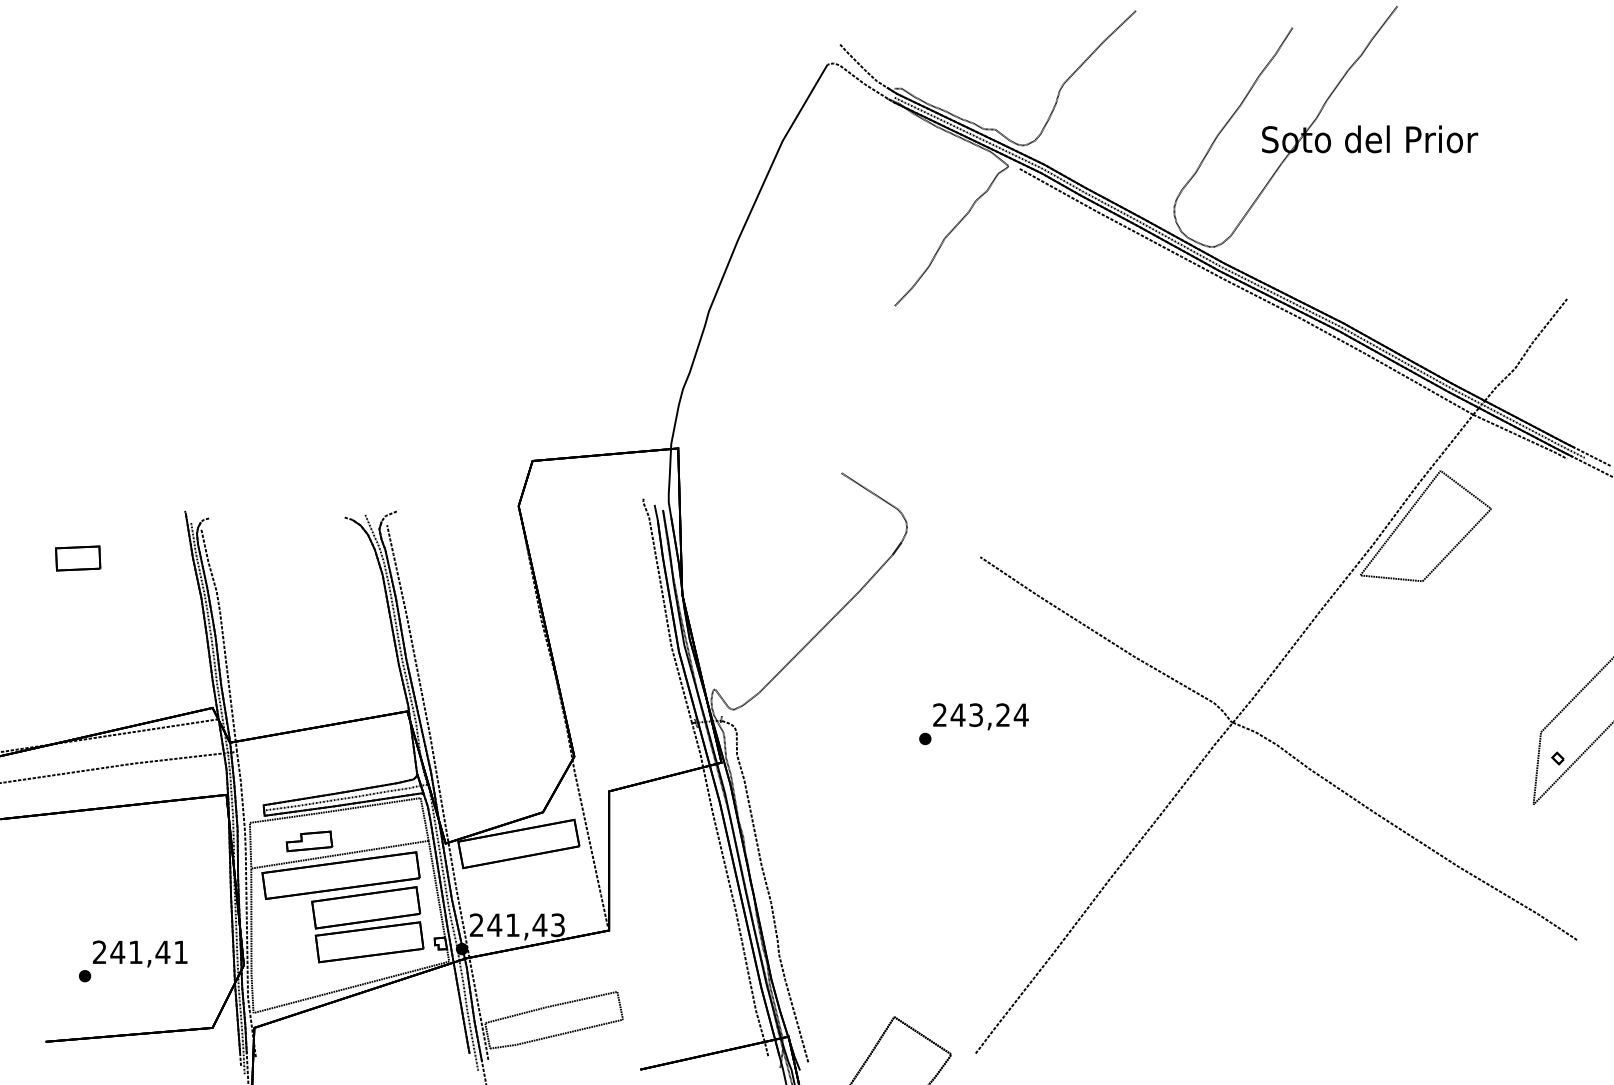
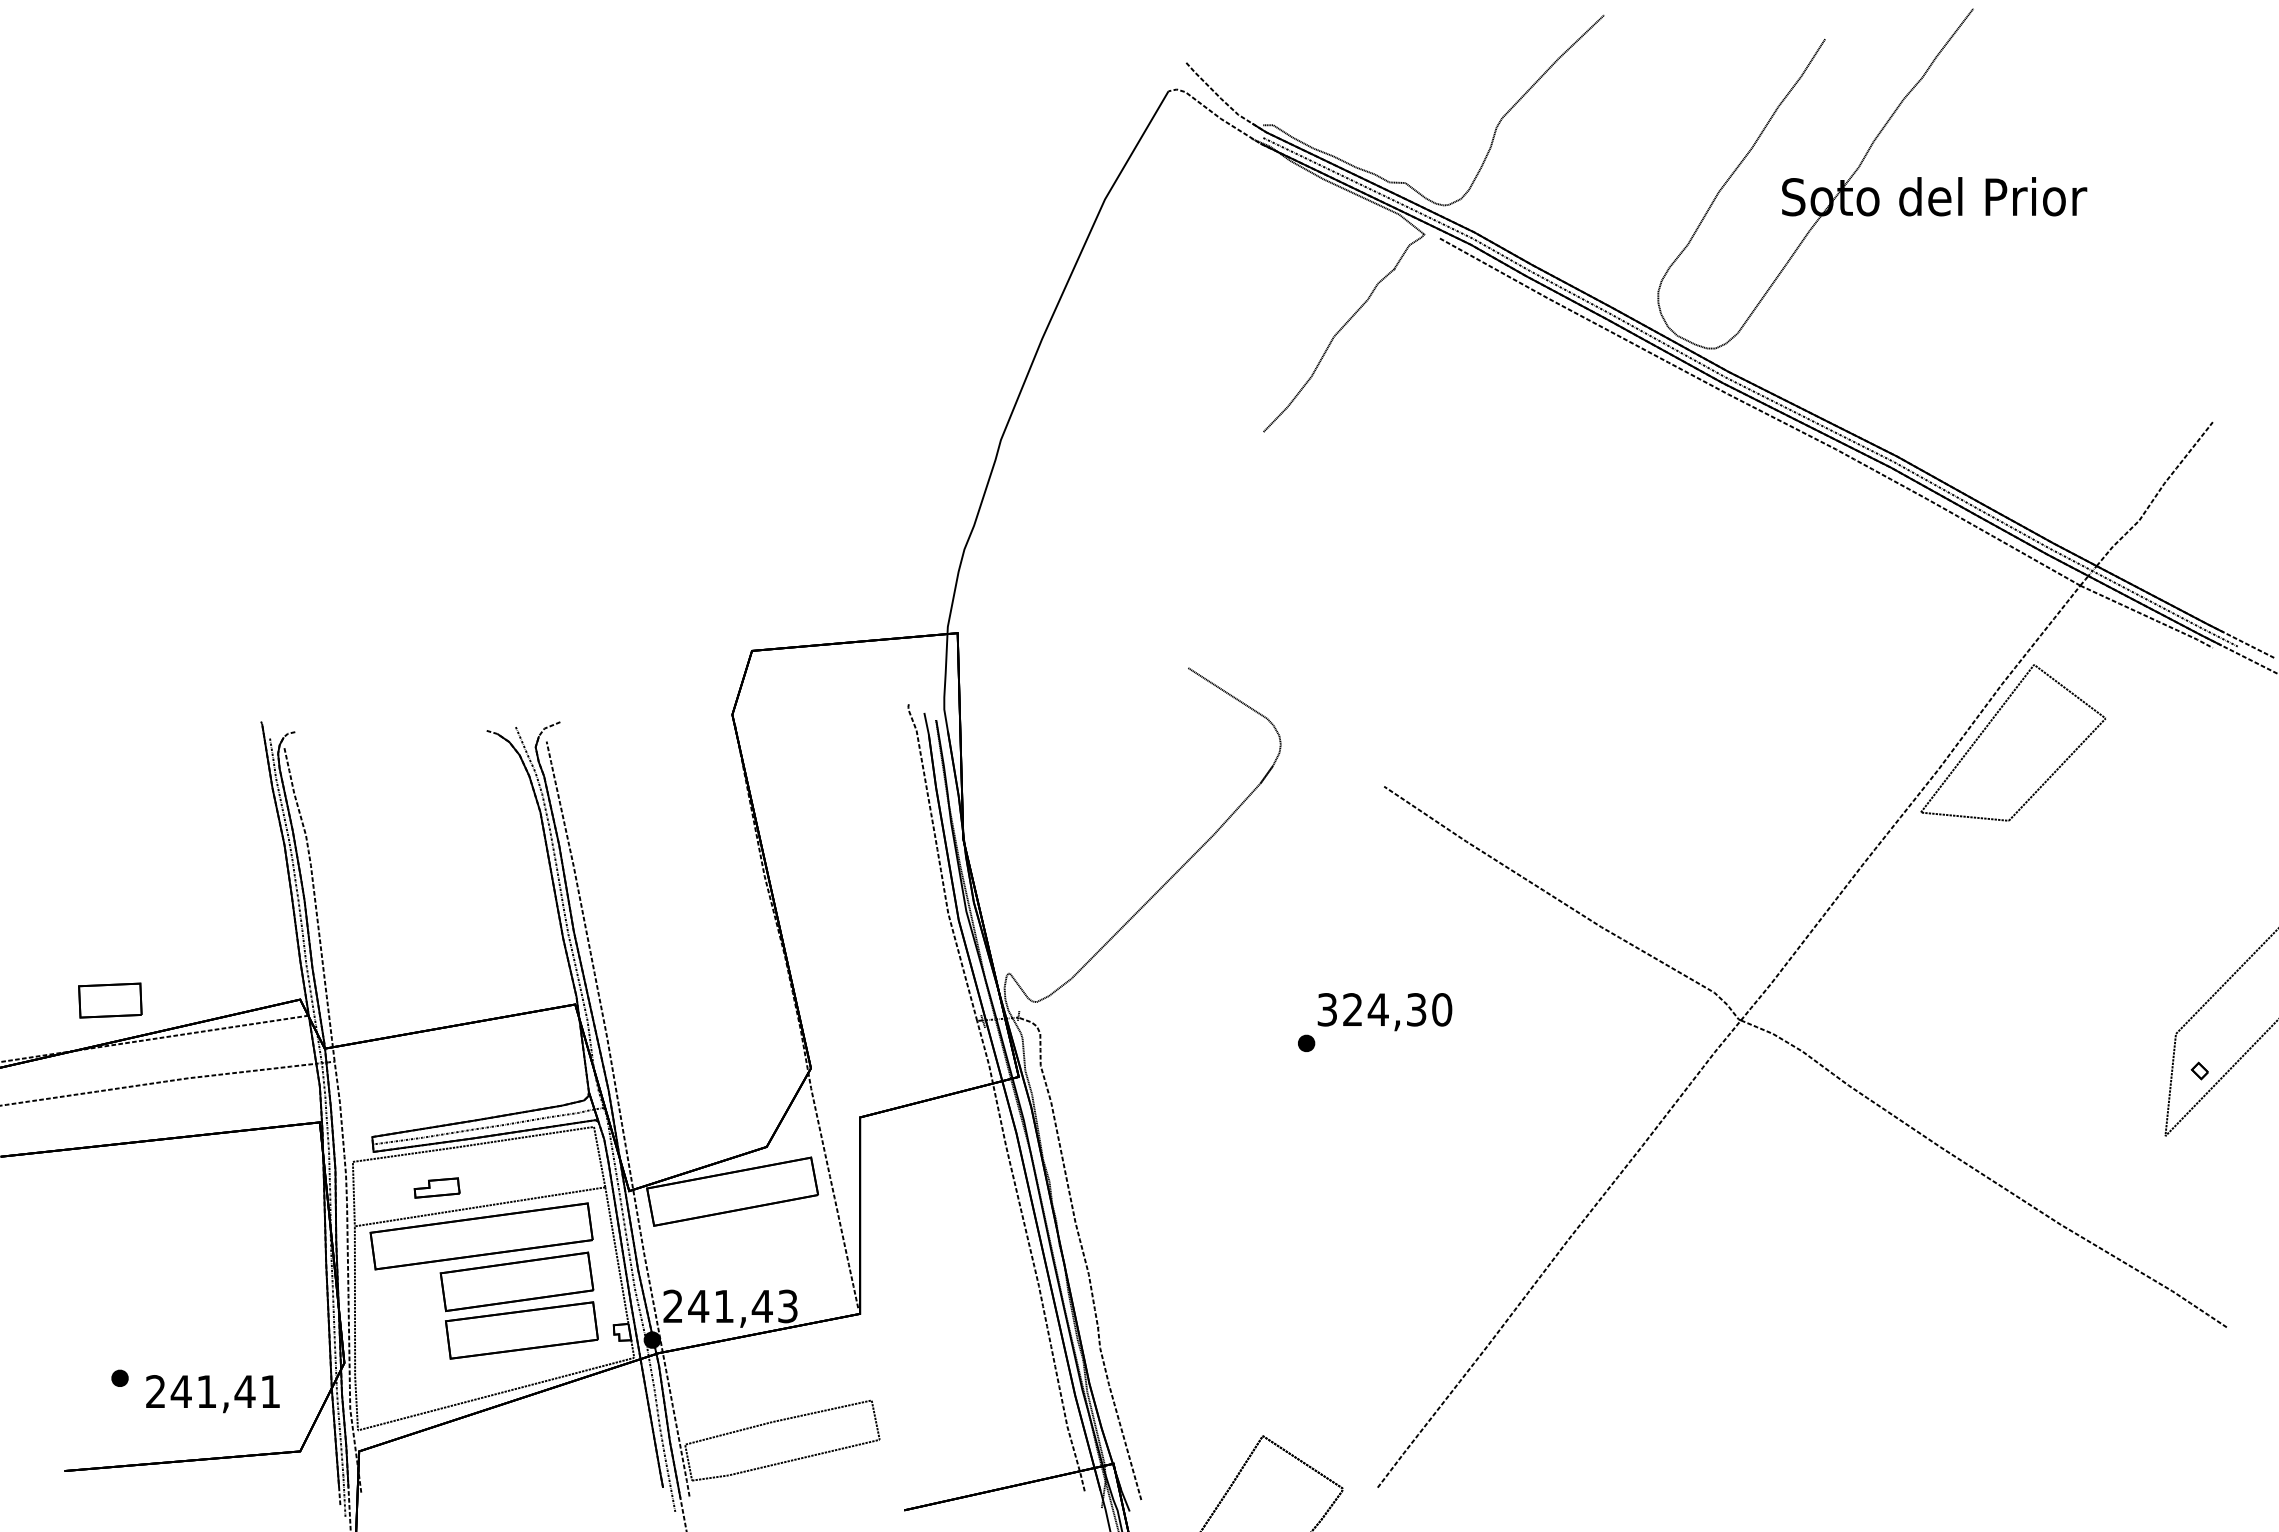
part: (78, 558) -> (110, 1000), moved
text: (980, 714) -> (1384, 1009), 243,24 -> 324,30
part: (309, 841) -> (437, 1187), size x0.7
text: (139, 954) -> (212, 1394), moved

